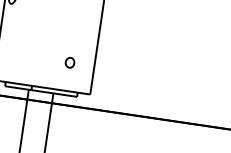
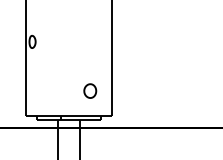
part: (69, 62) -> (89, 91), size x1.6

